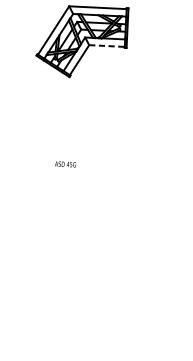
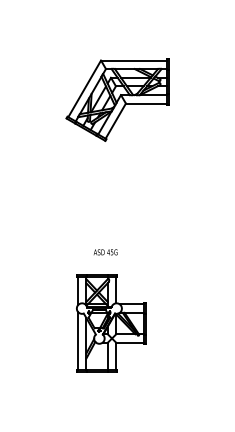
line: (107, 46) -> (146, 103), dashed -> solid
text: (65, 164) -> (105, 252), moved
part: (67, 237) -> (111, 323), added

